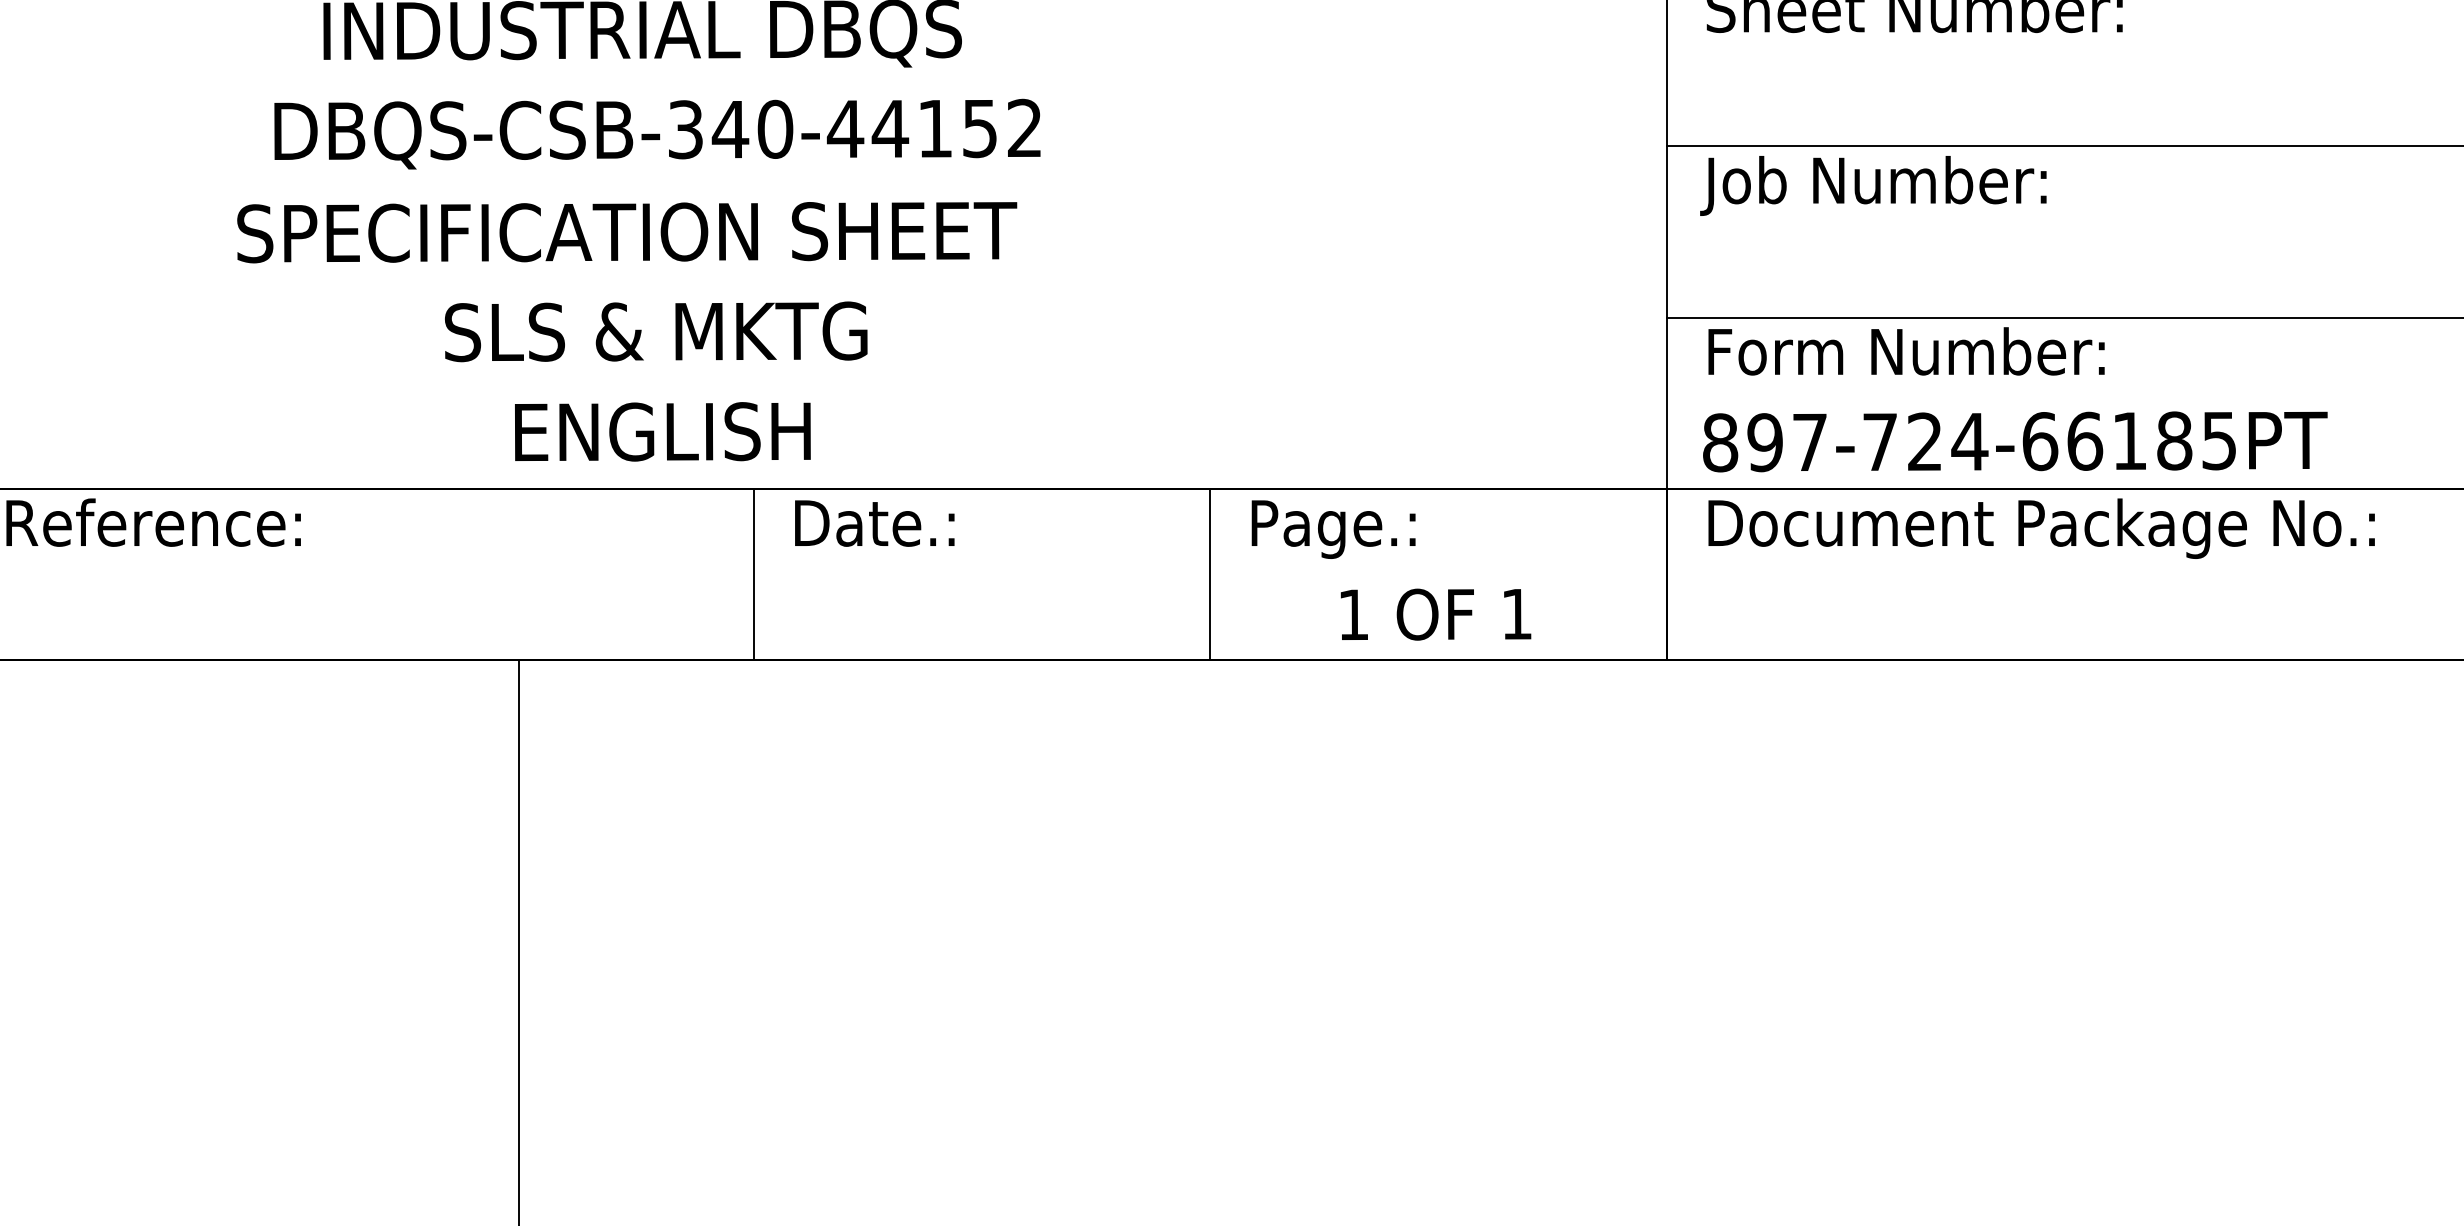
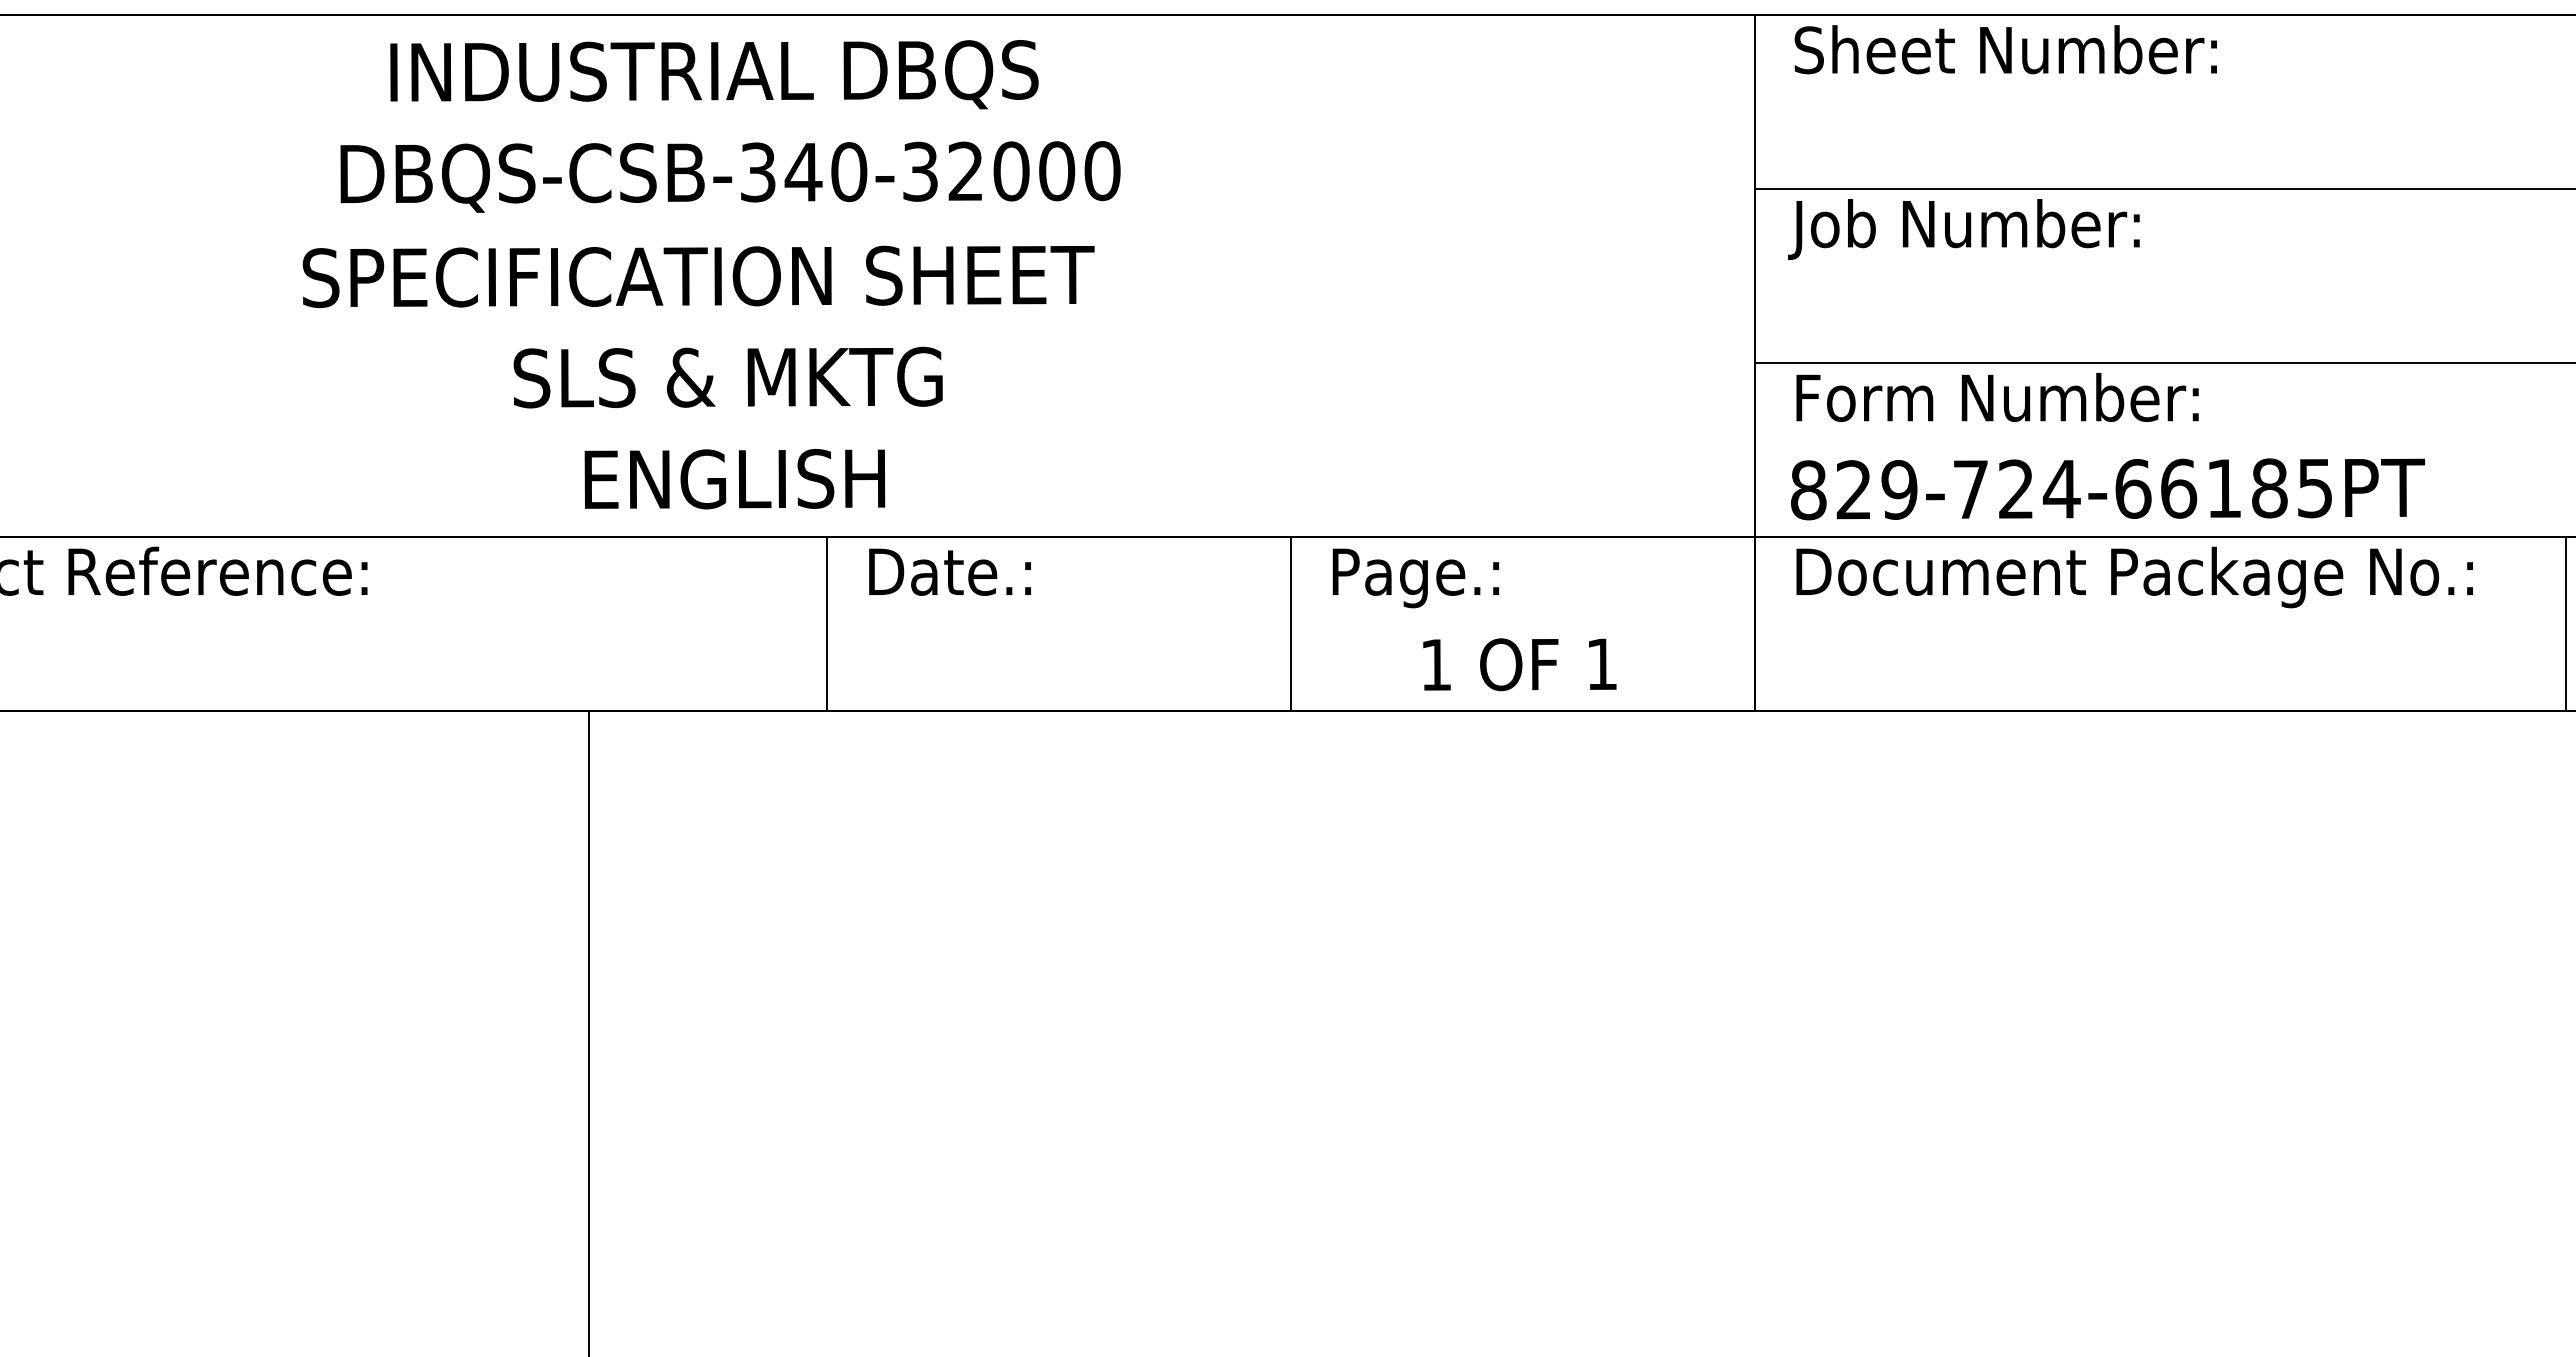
text: (934, 128) -> (1010, 171), DBQS-CSB-340-44152 -> DBQS-CSB-340-32000
text: (1787, 443) -> (1876, 490), 897-724-66185PT -> 829-724-66185PT

